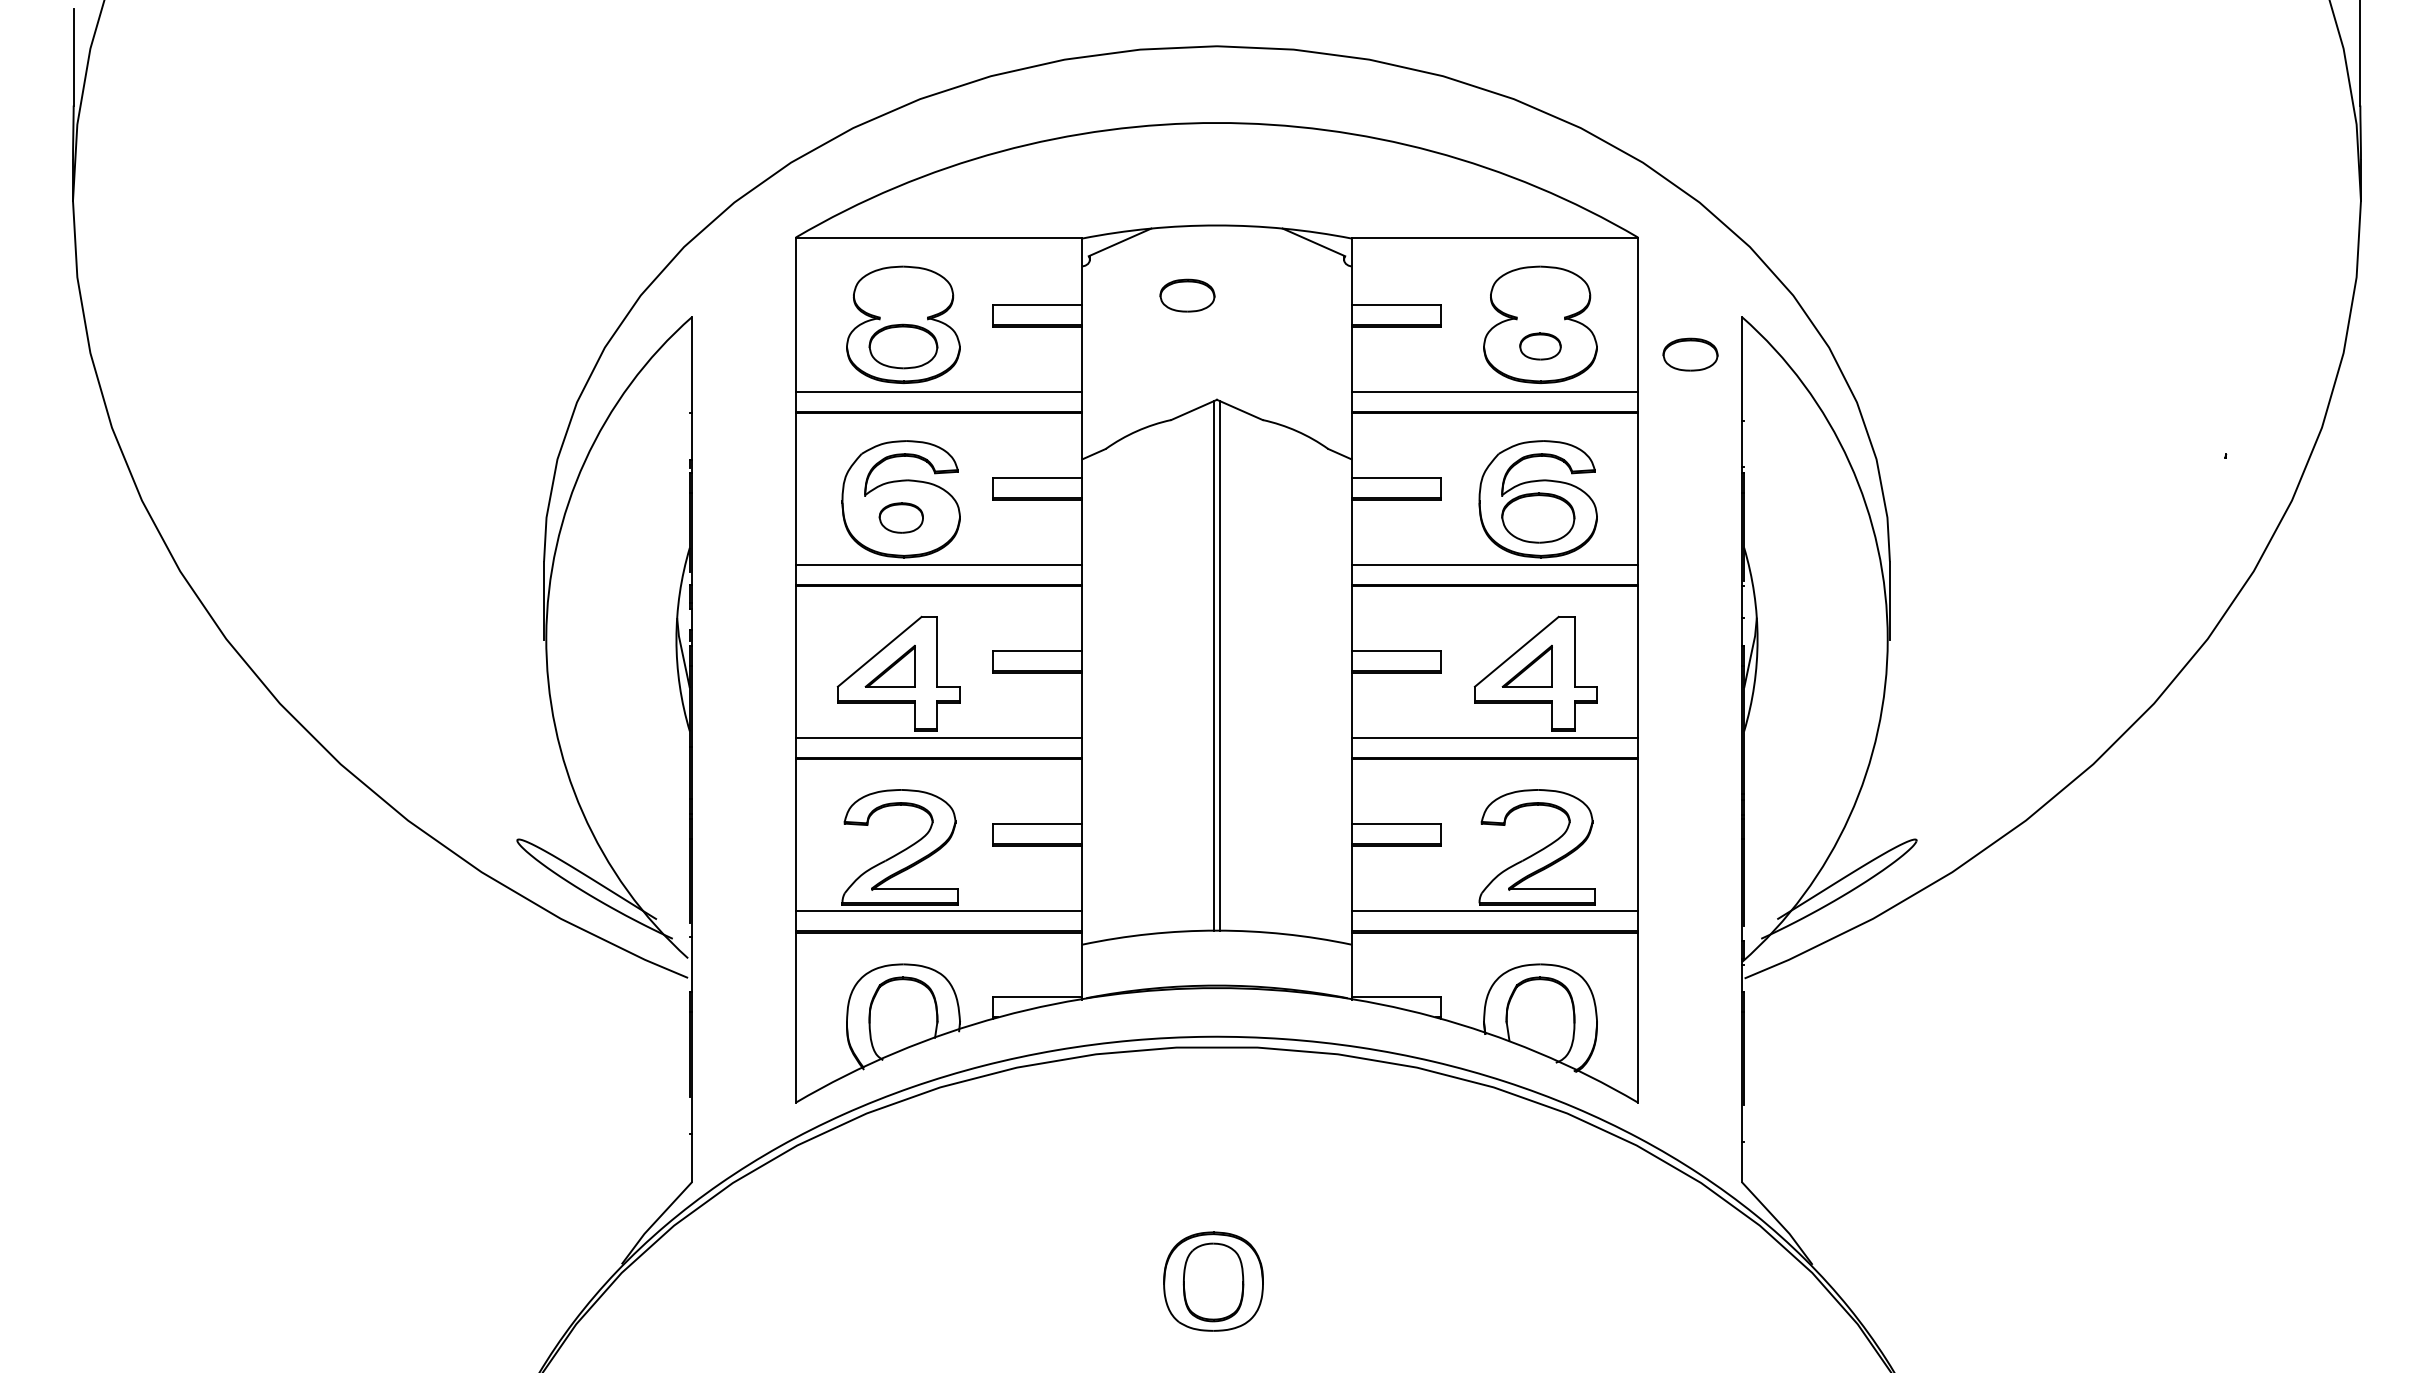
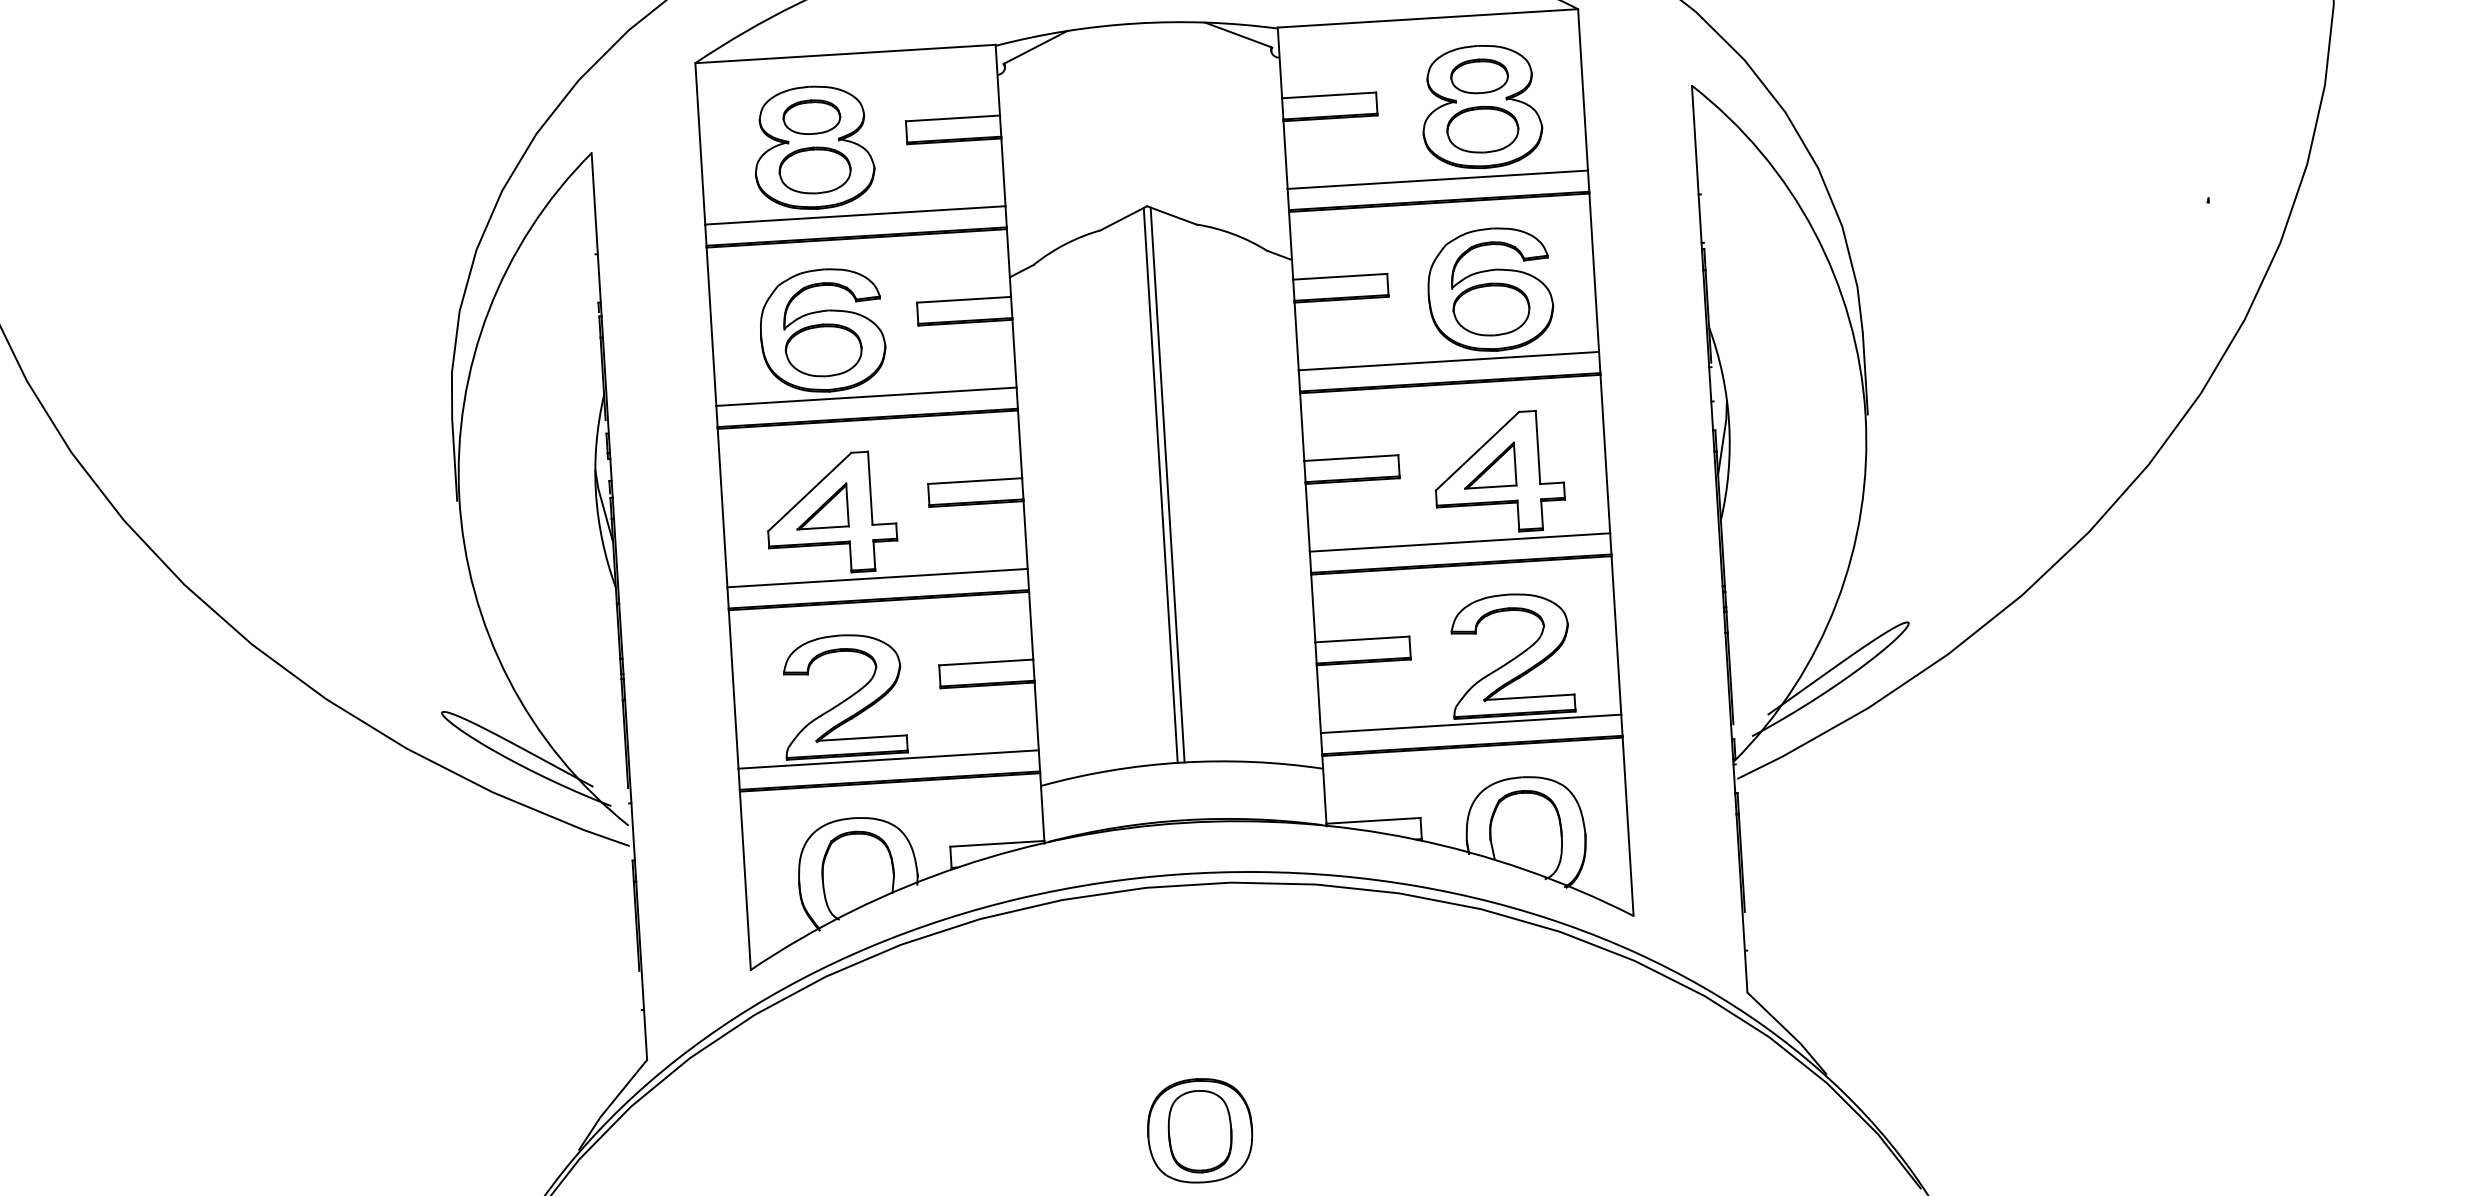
part: (1187, 295) -> (811, 117), moved
part: (1540, 346) -> (1482, 129), size x1.67
part: (1690, 354) -> (1479, 76), moved
part: (901, 517) -> (823, 349), size x1.67

